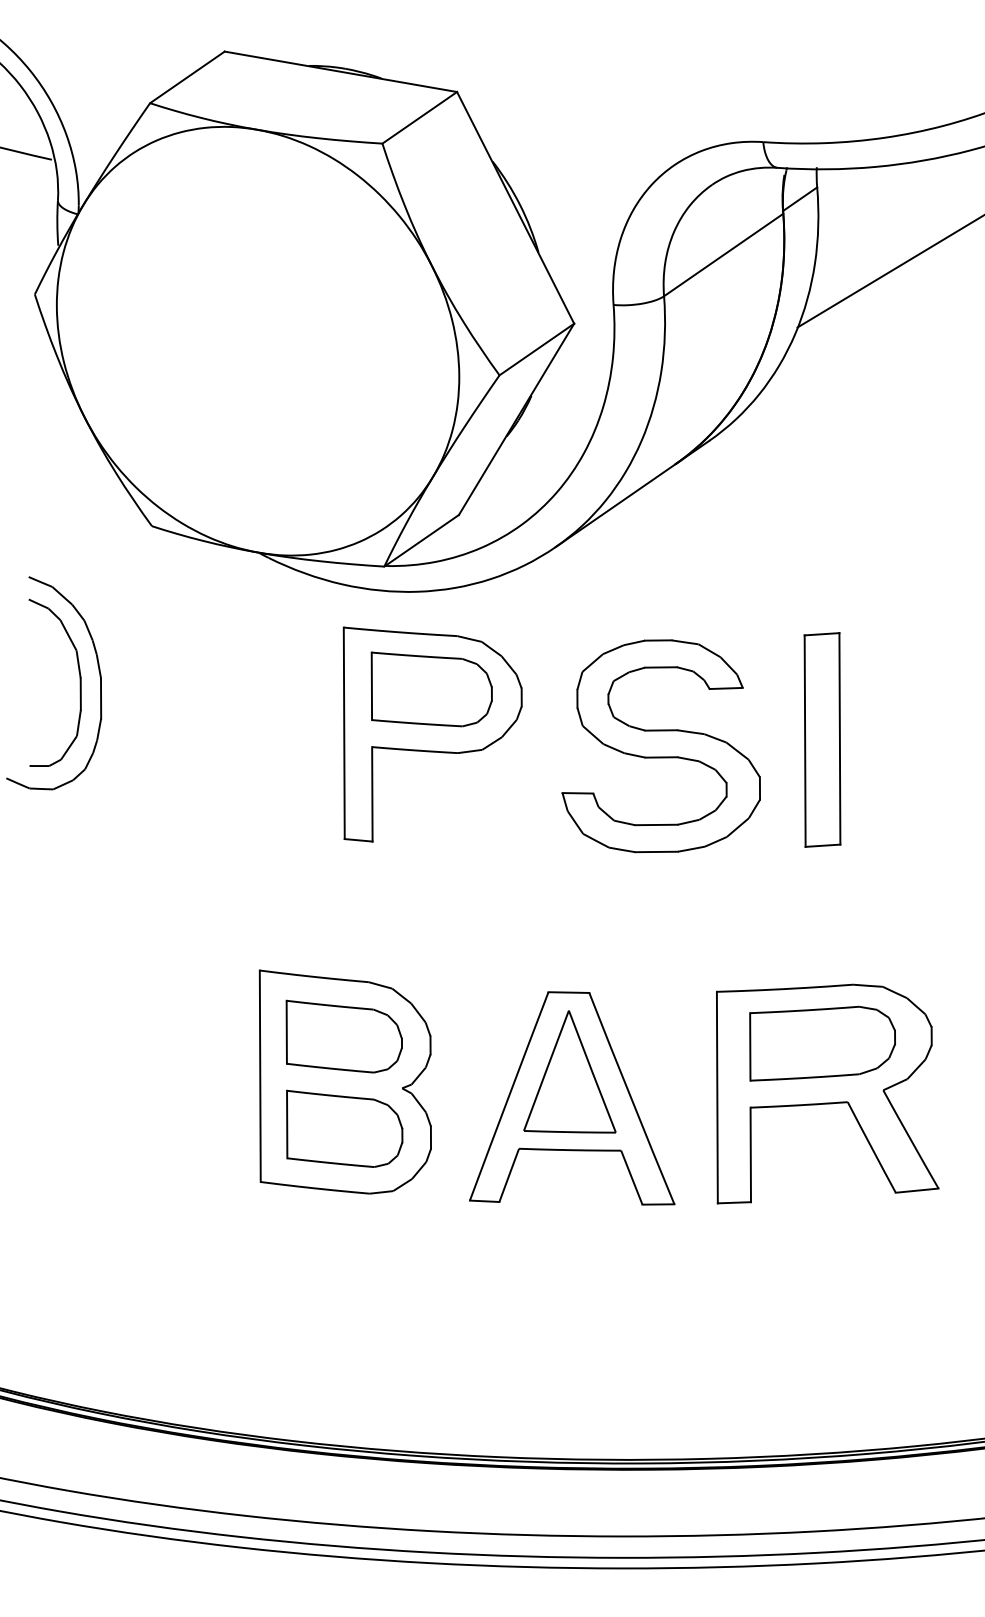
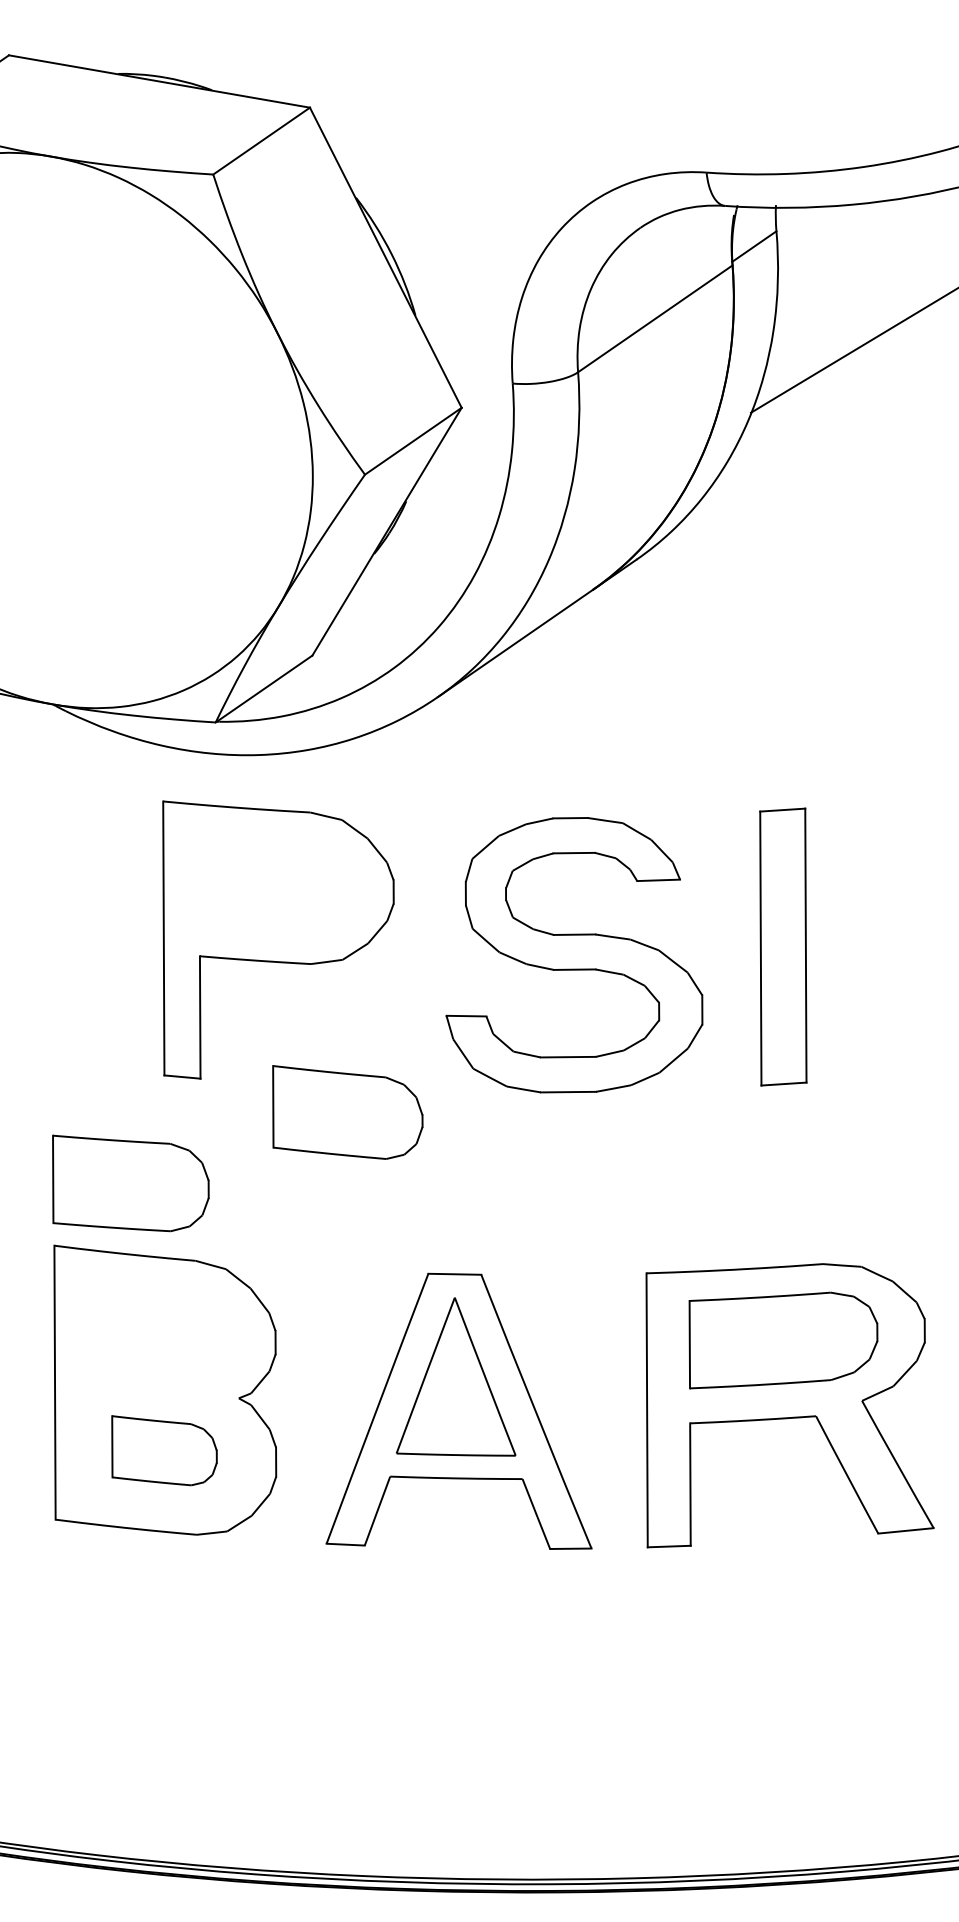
part: (431, 689) -> (130, 1183), moved
part: (343, 1036) -> (346, 1112), moved
part: (344, 1128) -> (164, 1450), size x0.7

